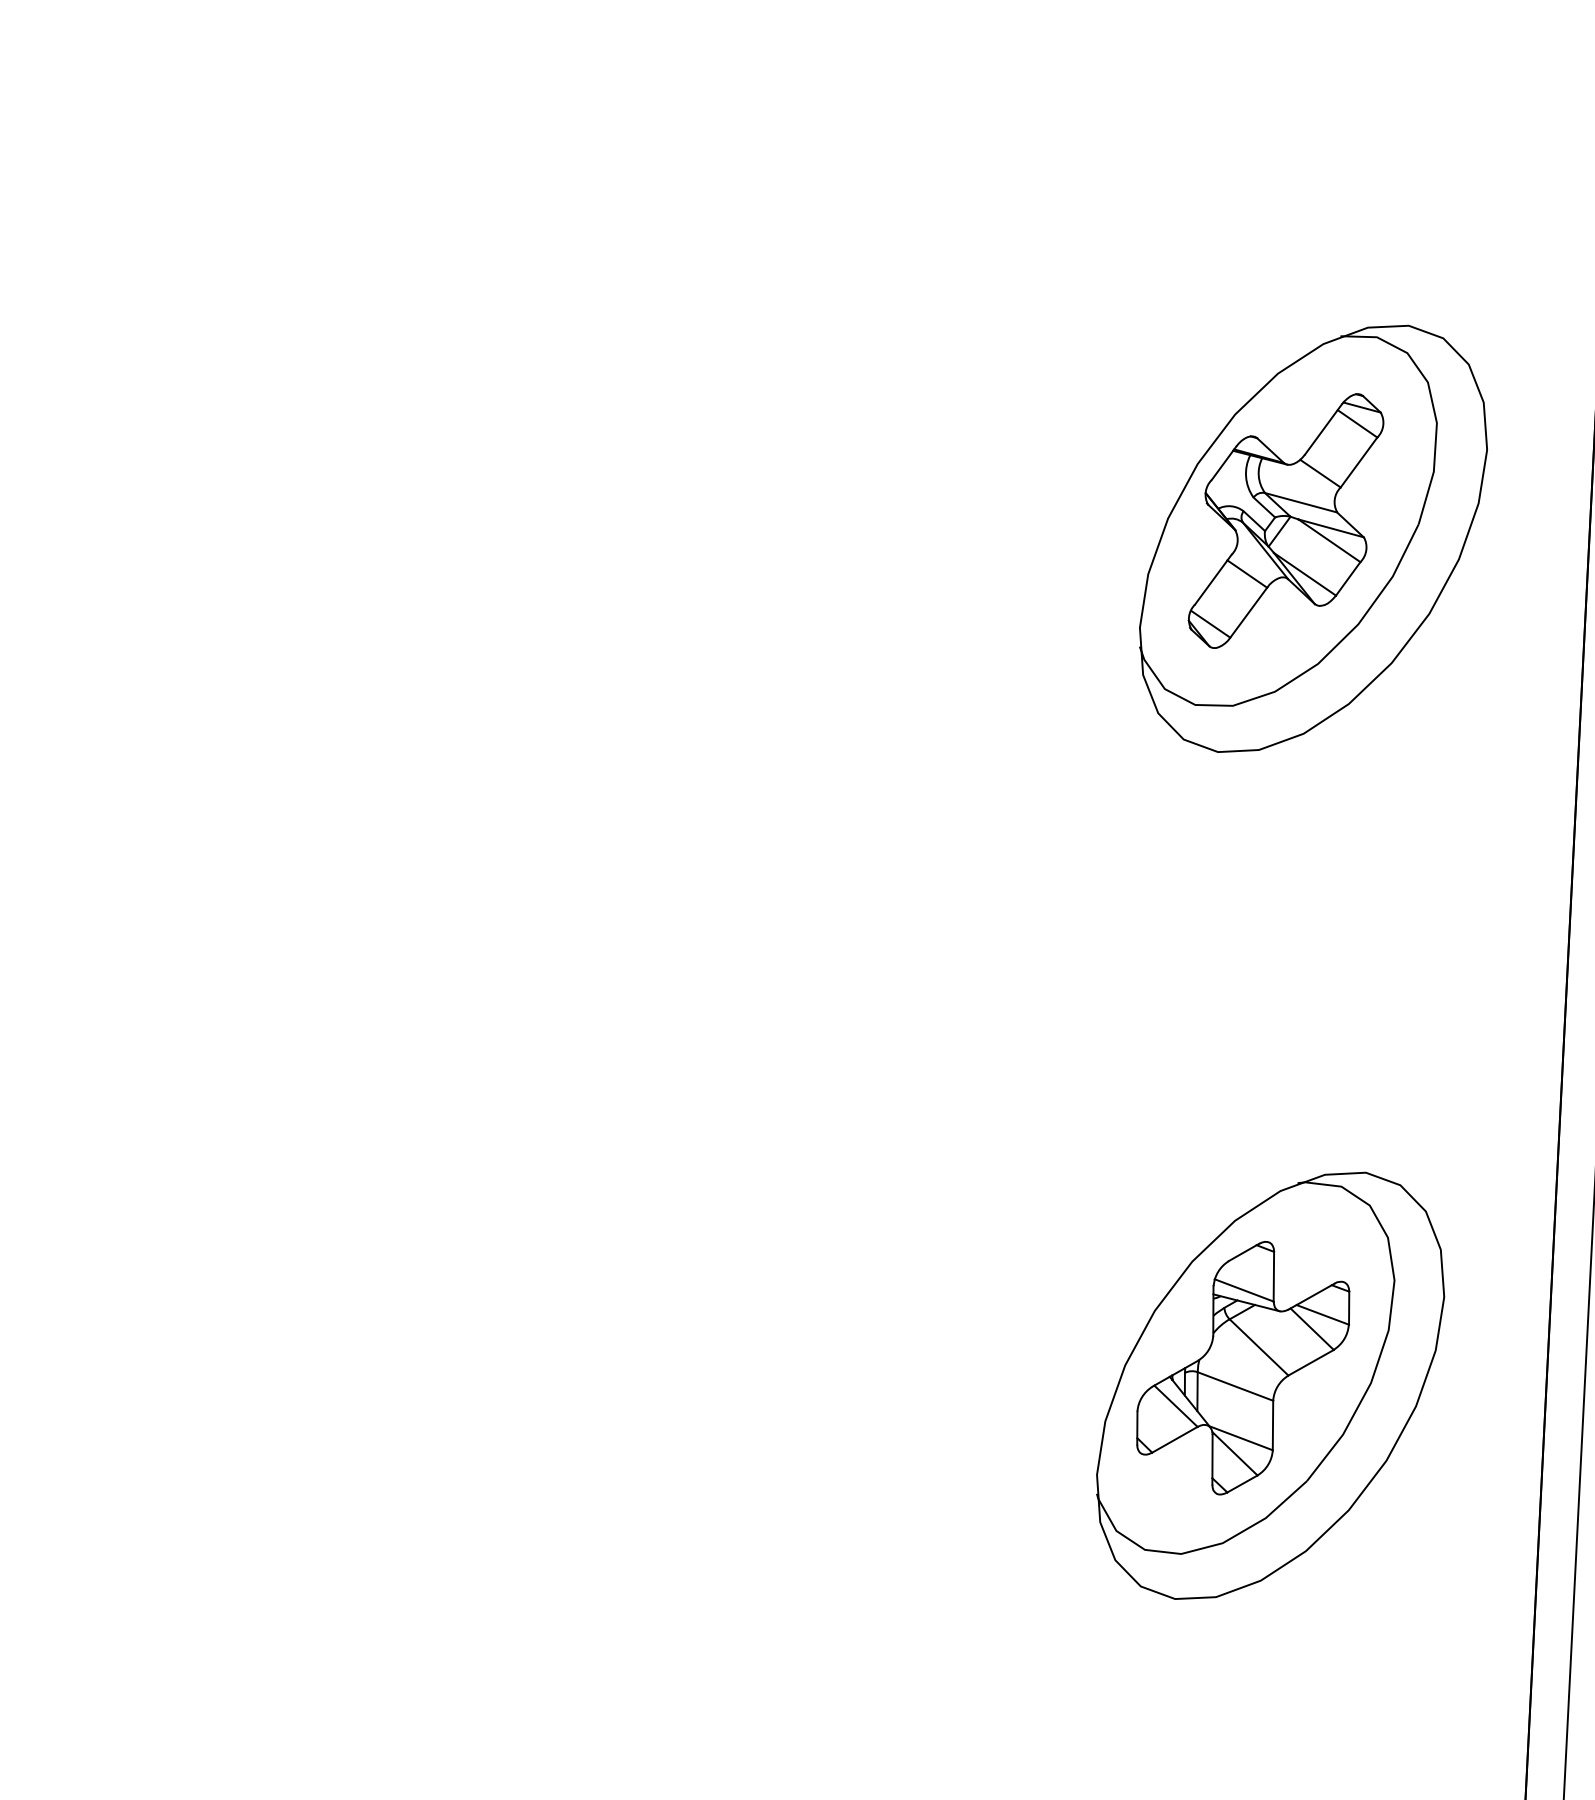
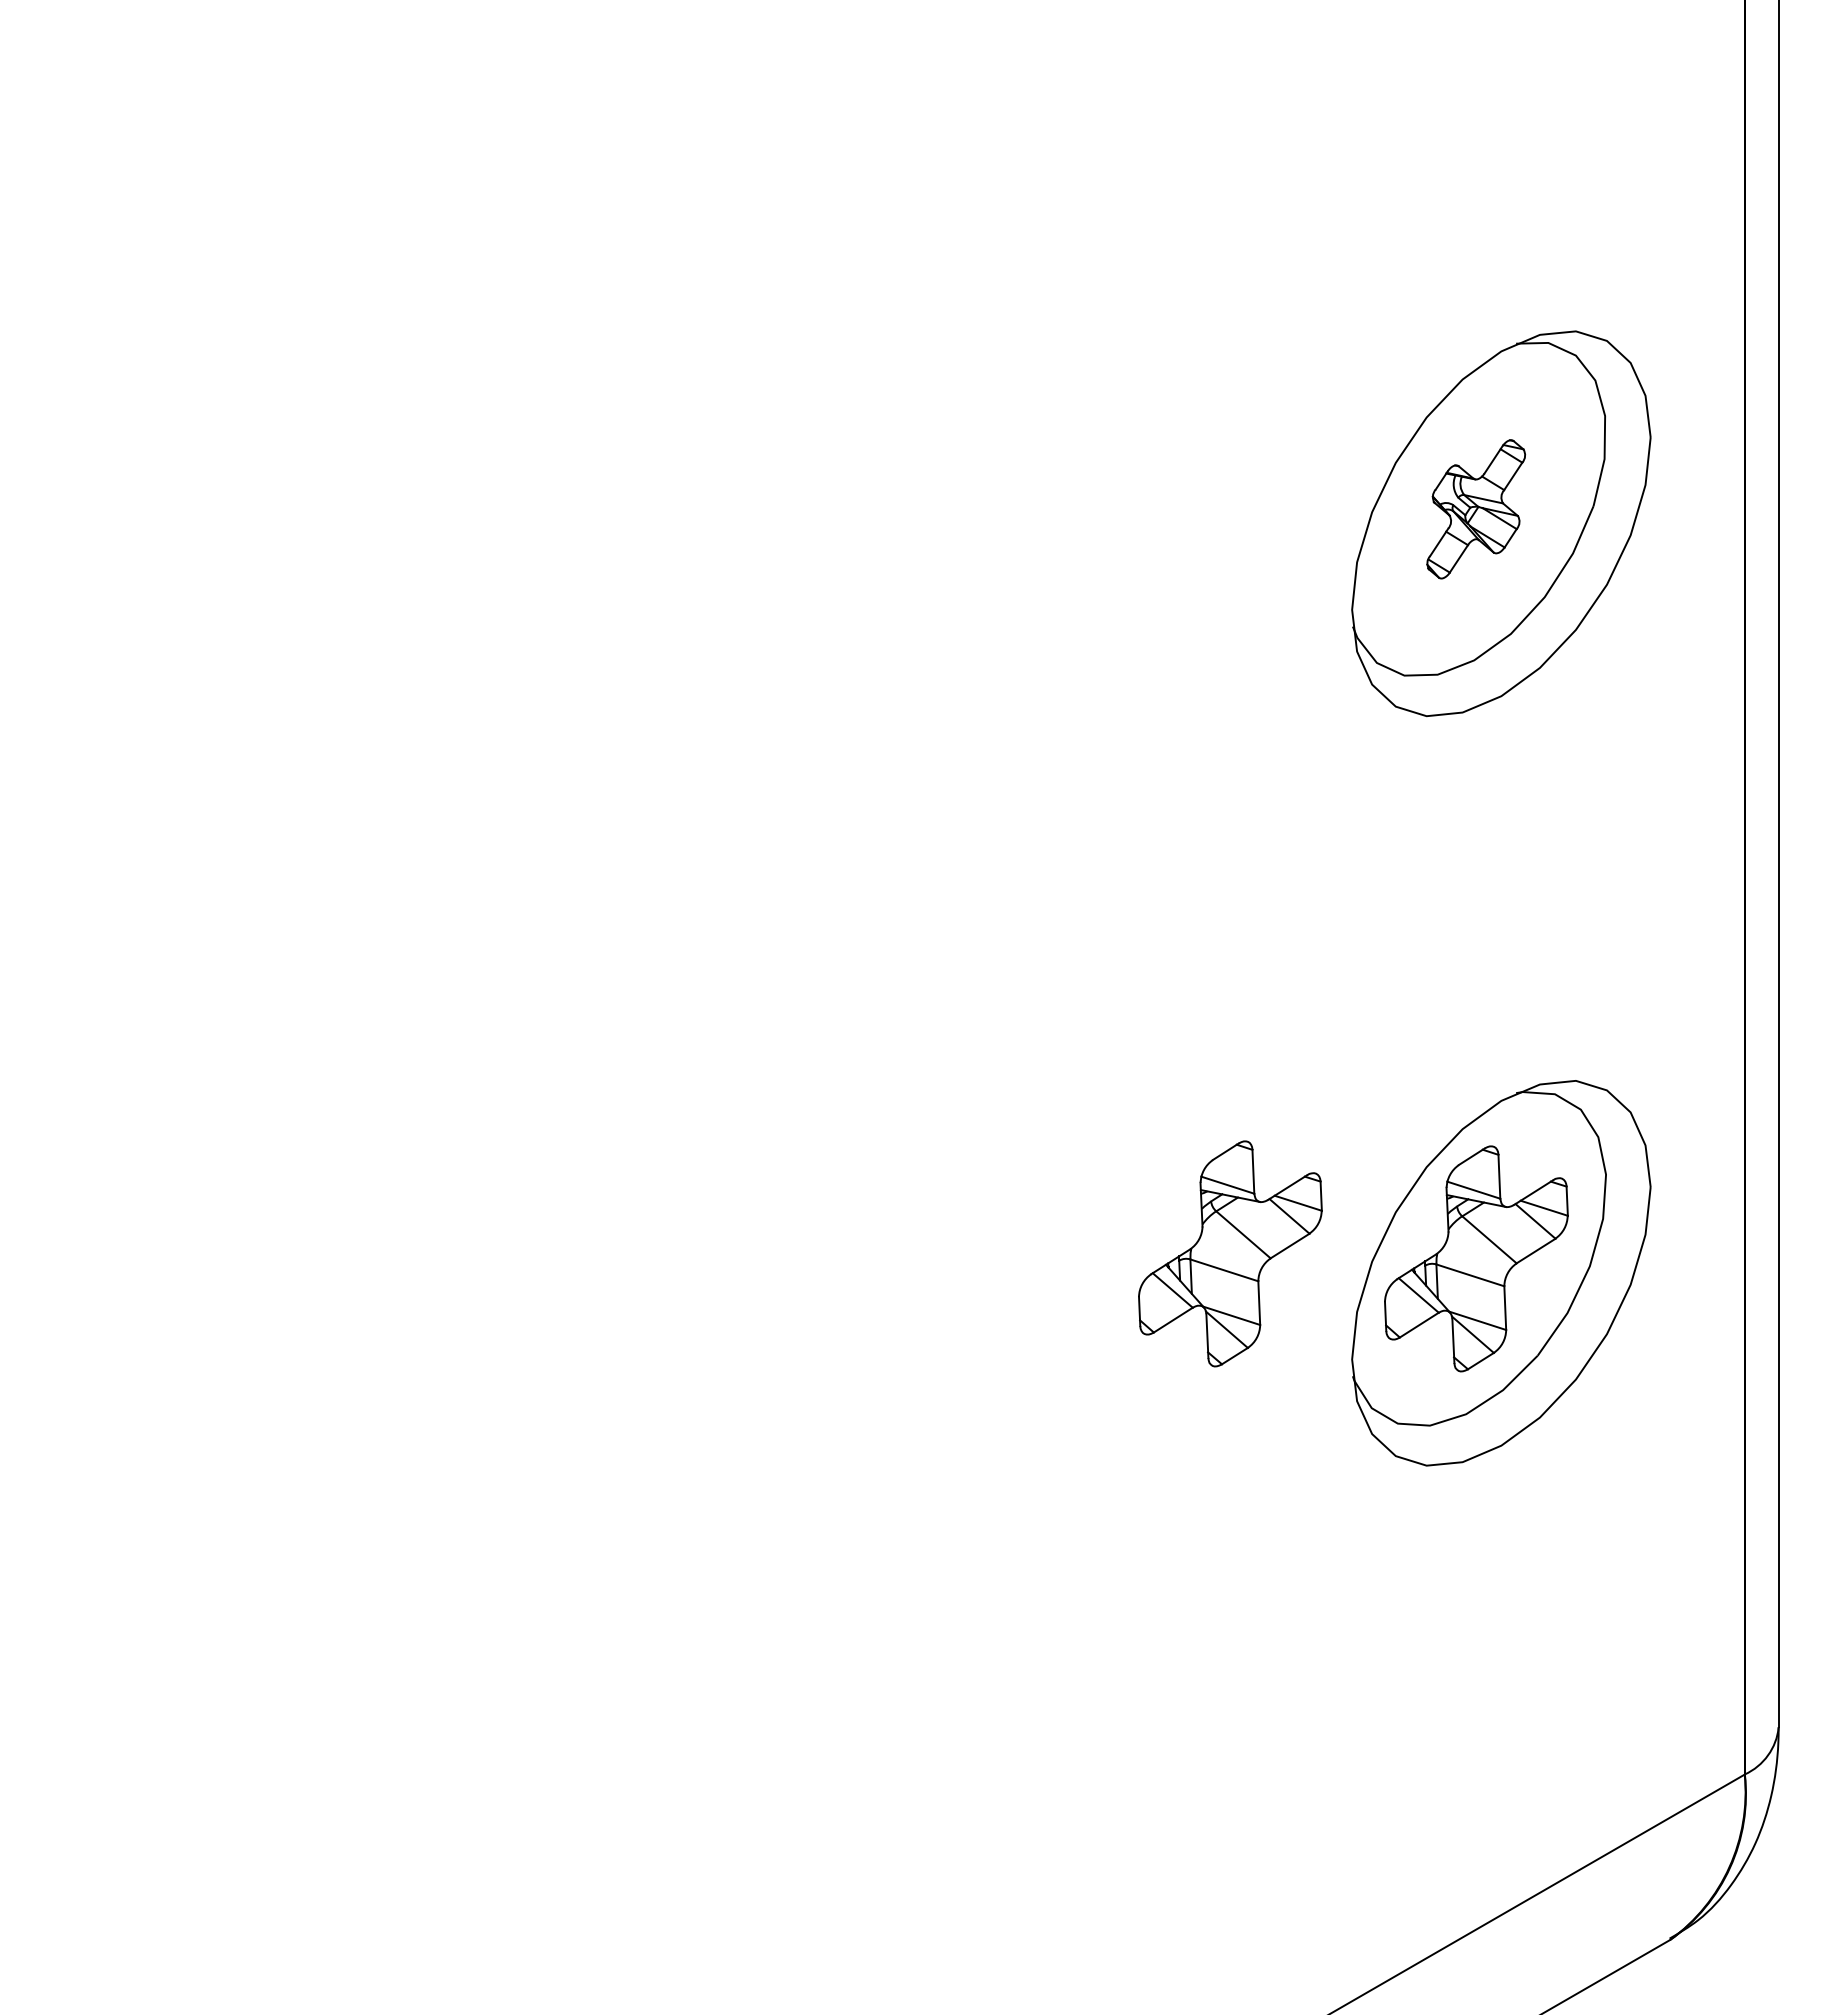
part: (1285, 521) -> (1475, 509), size x0.6
part: (965, 1348) -> (1230, 1253), added

